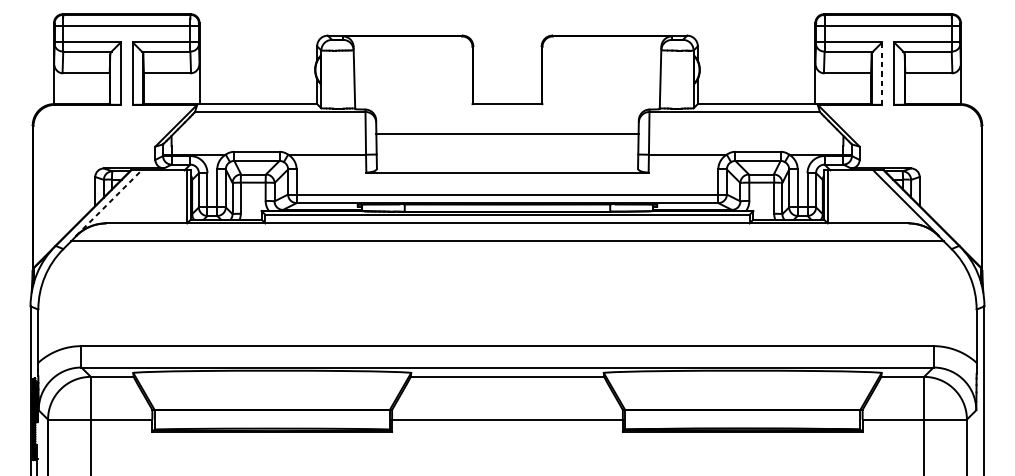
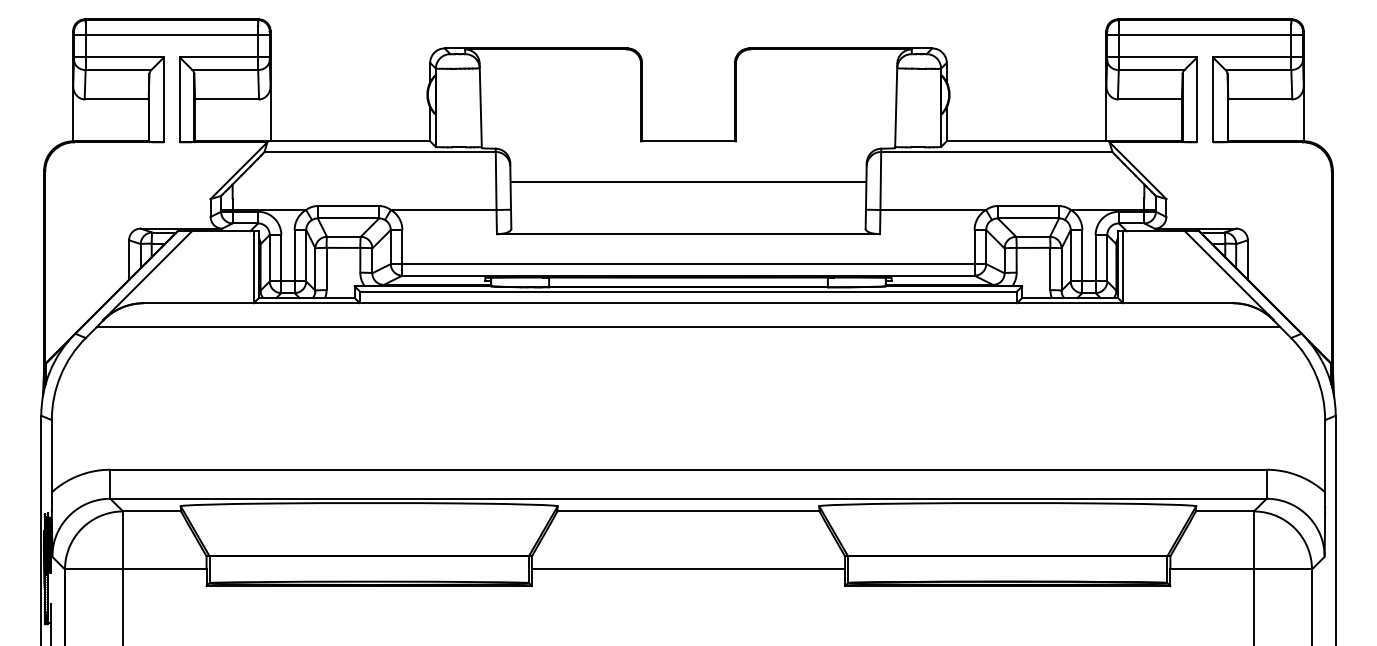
line: (882, 73) -> (1197, 99), dashed -> solid
line: (108, 202) -> (147, 275), dashed -> solid

